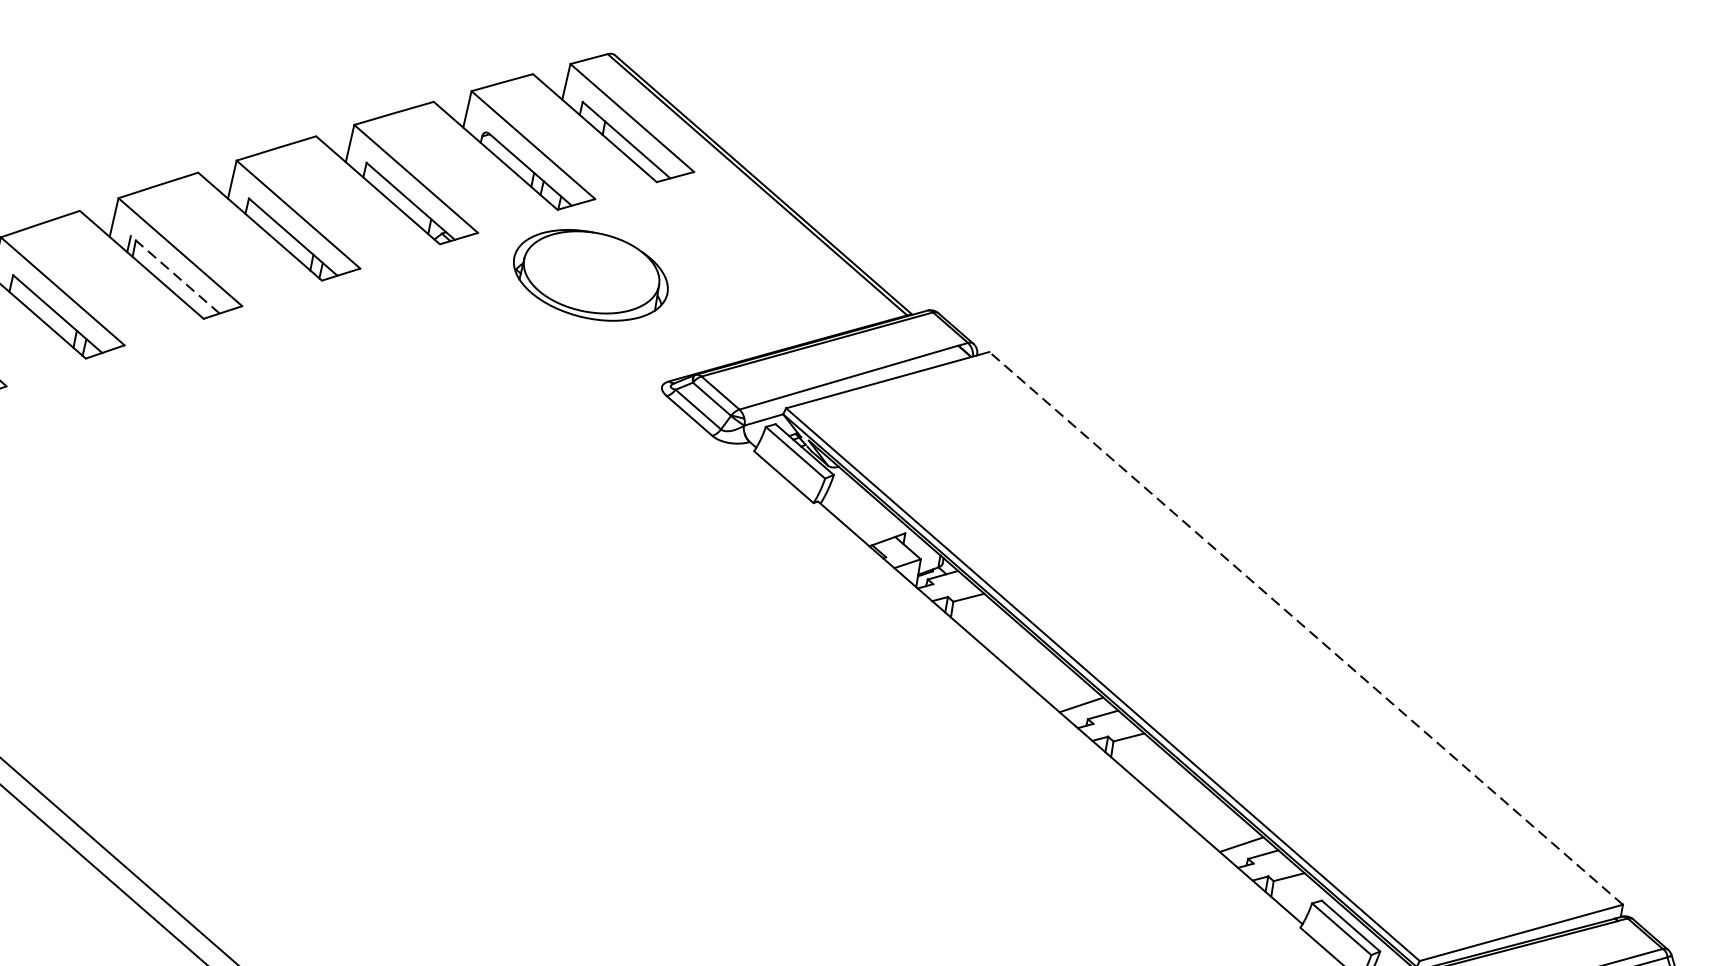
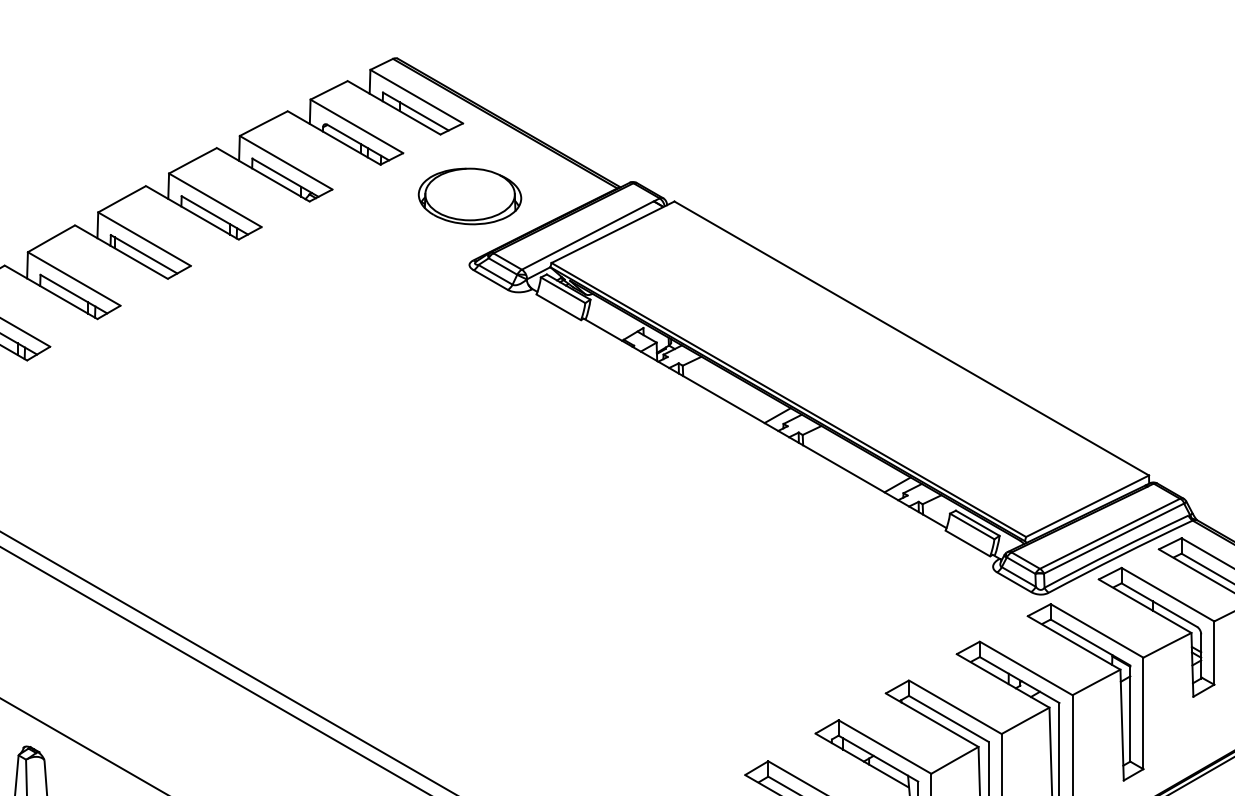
line: (174, 274) -> (143, 254), dashed -> solid
part: (590, 275) -> (469, 196), moved
line: (1305, 628) -> (911, 338), dashed -> solid

